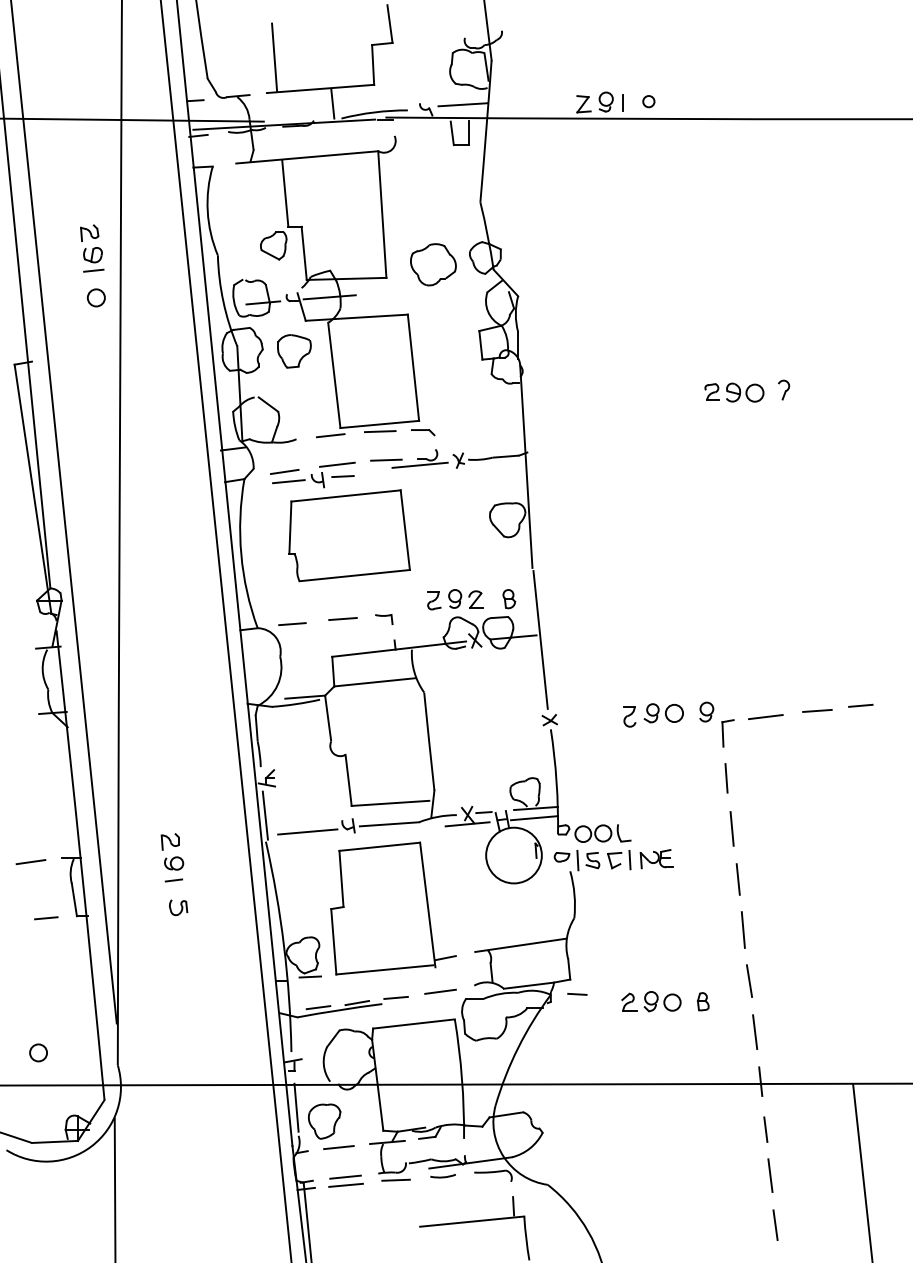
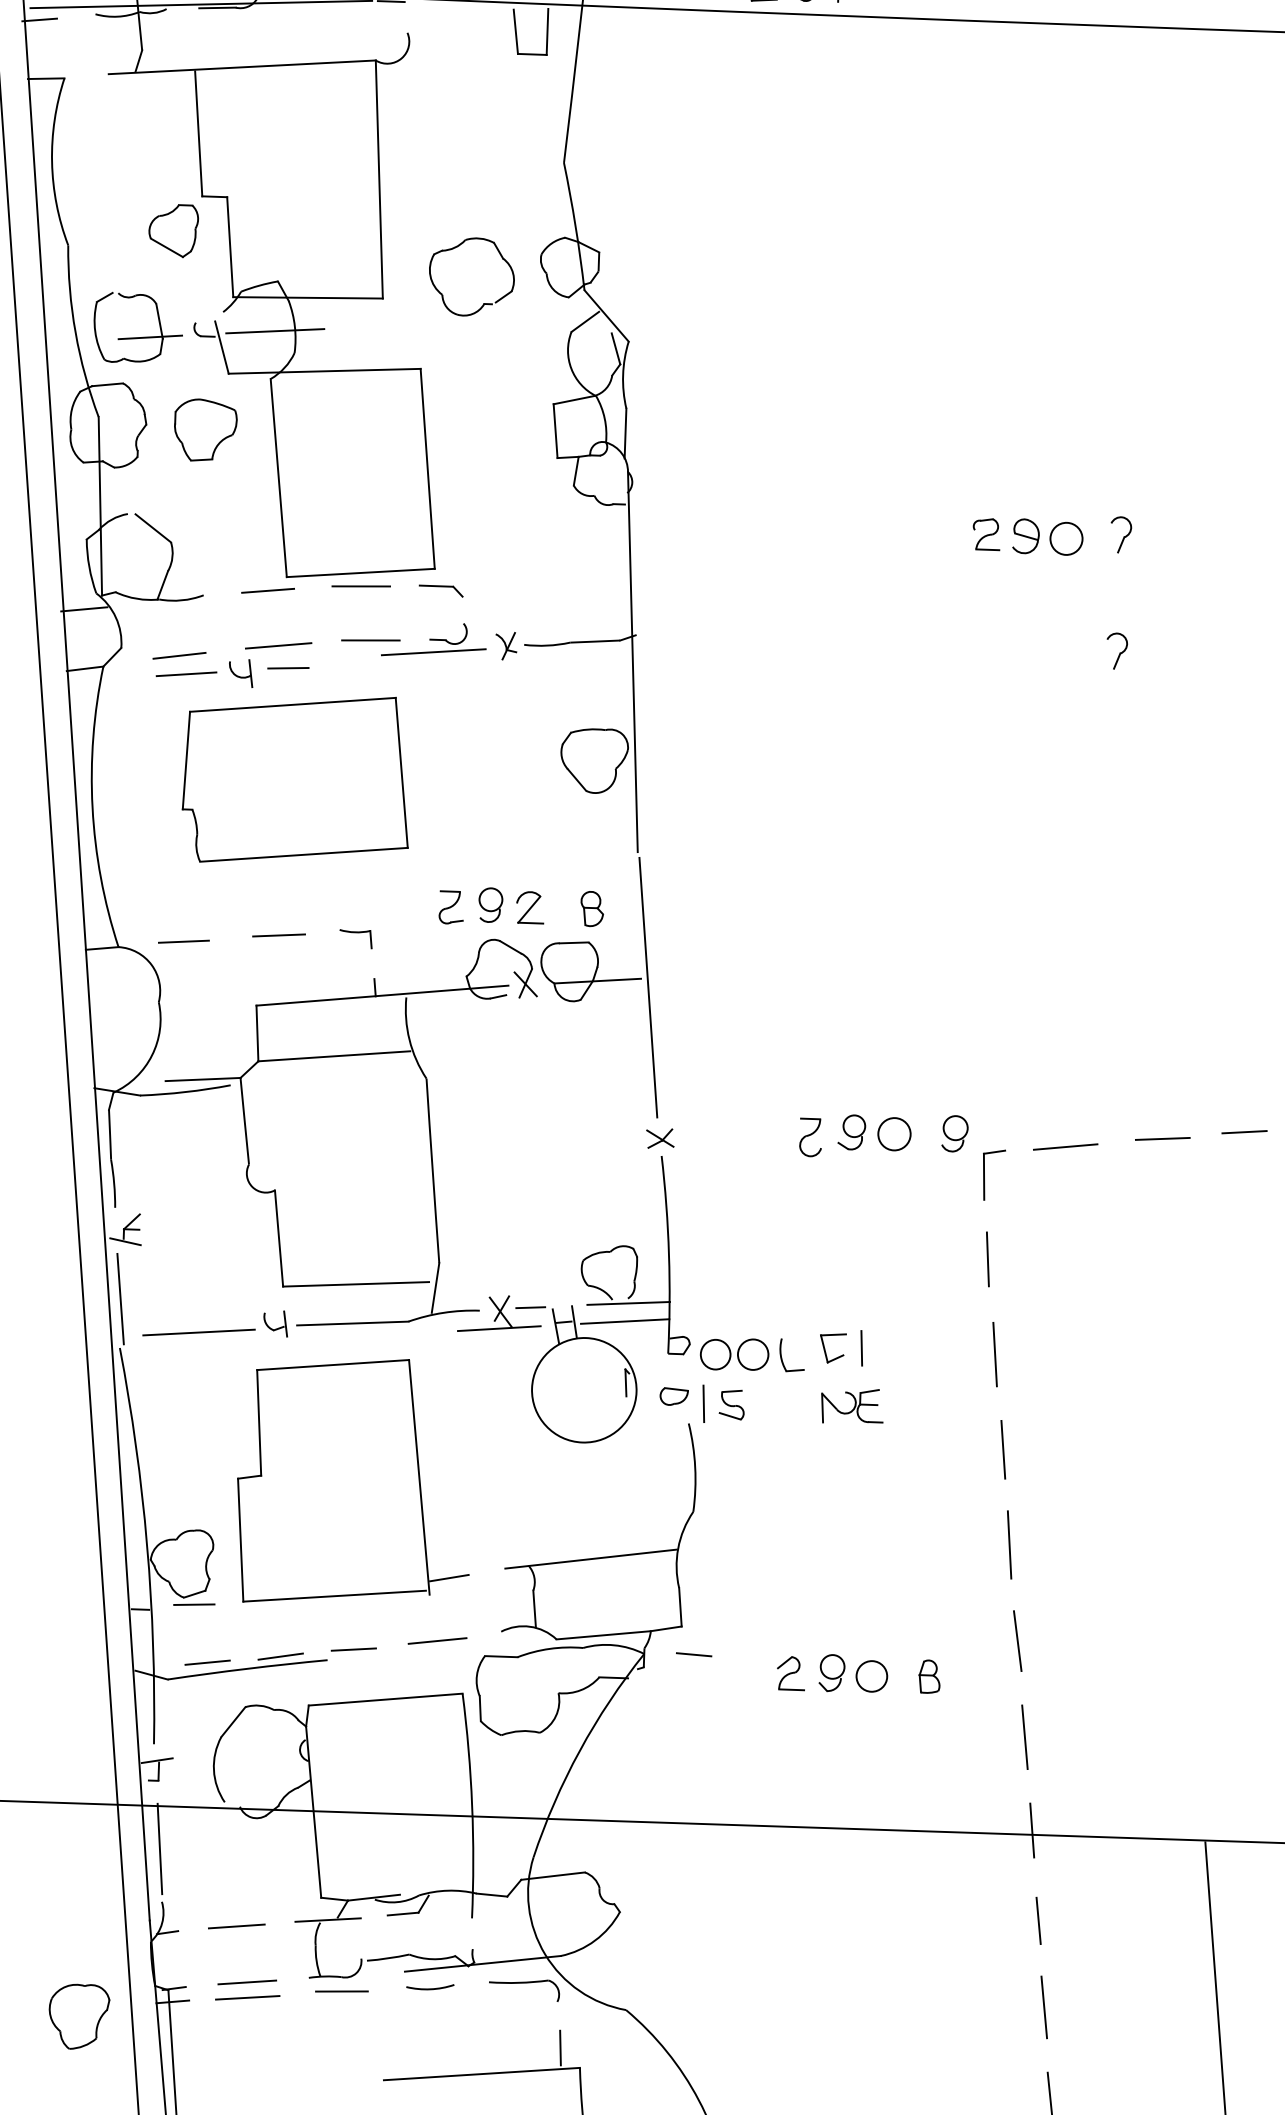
part: (784, 451) -> (1118, 650), added
part: (619, 860) -> (842, 1348), moved
part: (324, 1121) -> (78, 2016), moved

